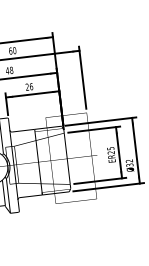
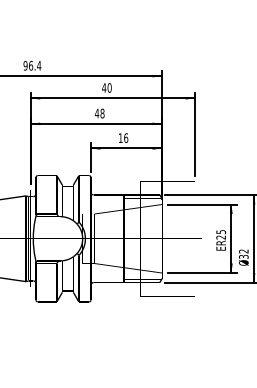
text: (10, 50) -> (104, 87), 60 -> 40
text: (27, 86) -> (120, 137), 26 -> 16

